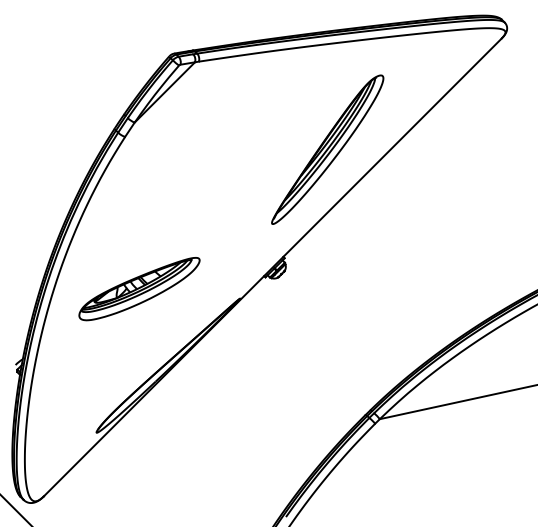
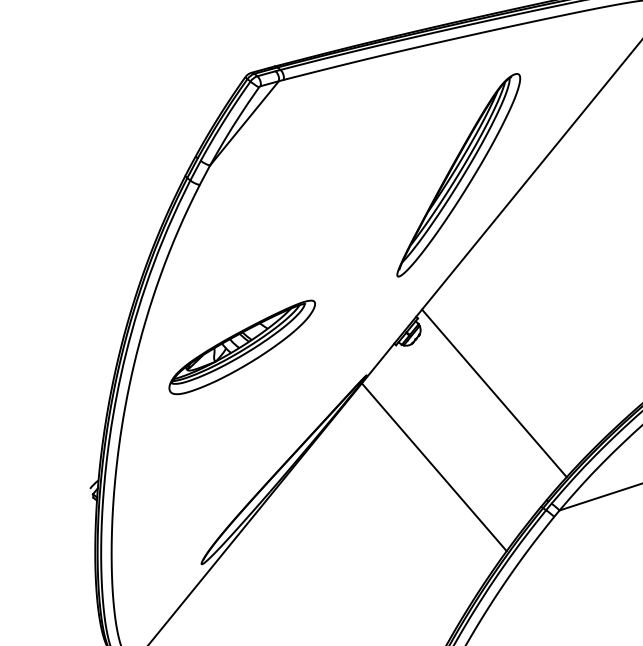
part: (139, 289) -> (242, 348), moved
line: (338, 322) -> (494, 393), added
line: (285, 375) -> (434, 467), added

